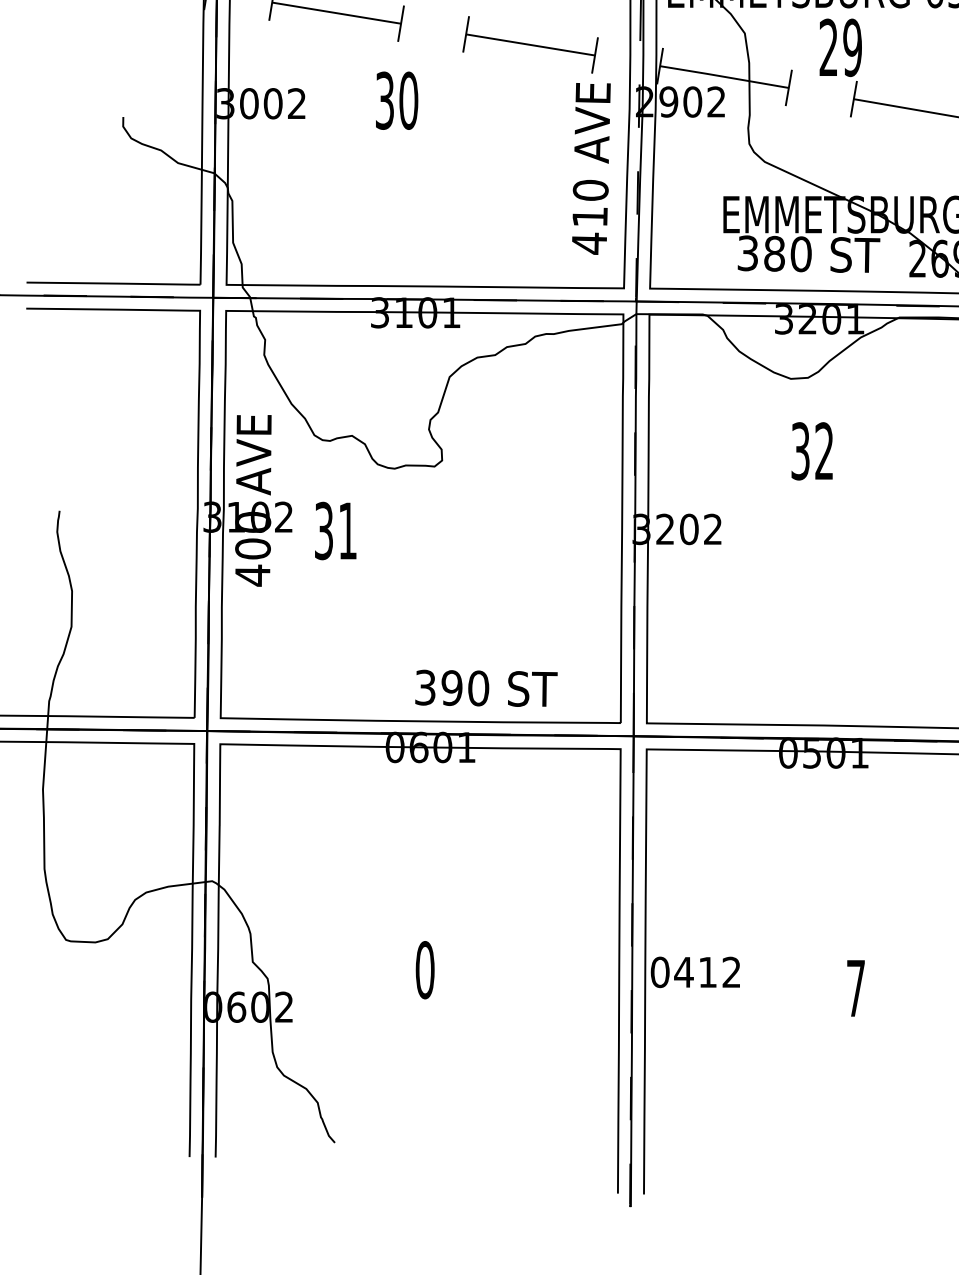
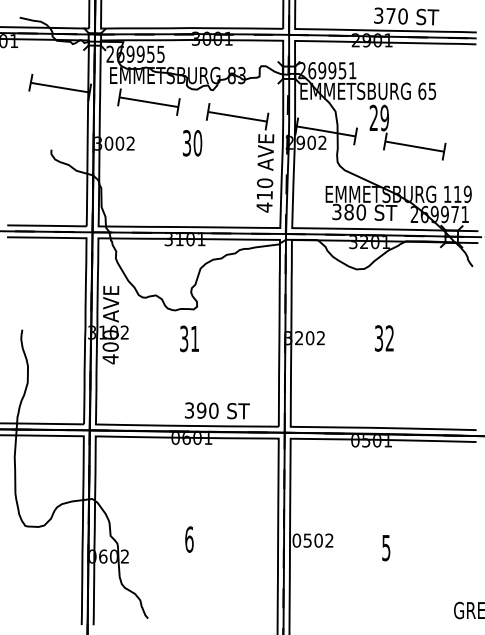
text: (396, 101) -> (192, 143), moved
text: (812, 451) -> (384, 338), moved
text: (335, 530) -> (189, 338), moved
text: (425, 969) -> (189, 539), 0 -> 6
text: (694, 972) -> (312, 540), 0412 -> 0502
text: (856, 989) -> (386, 548), 7 -> 5

